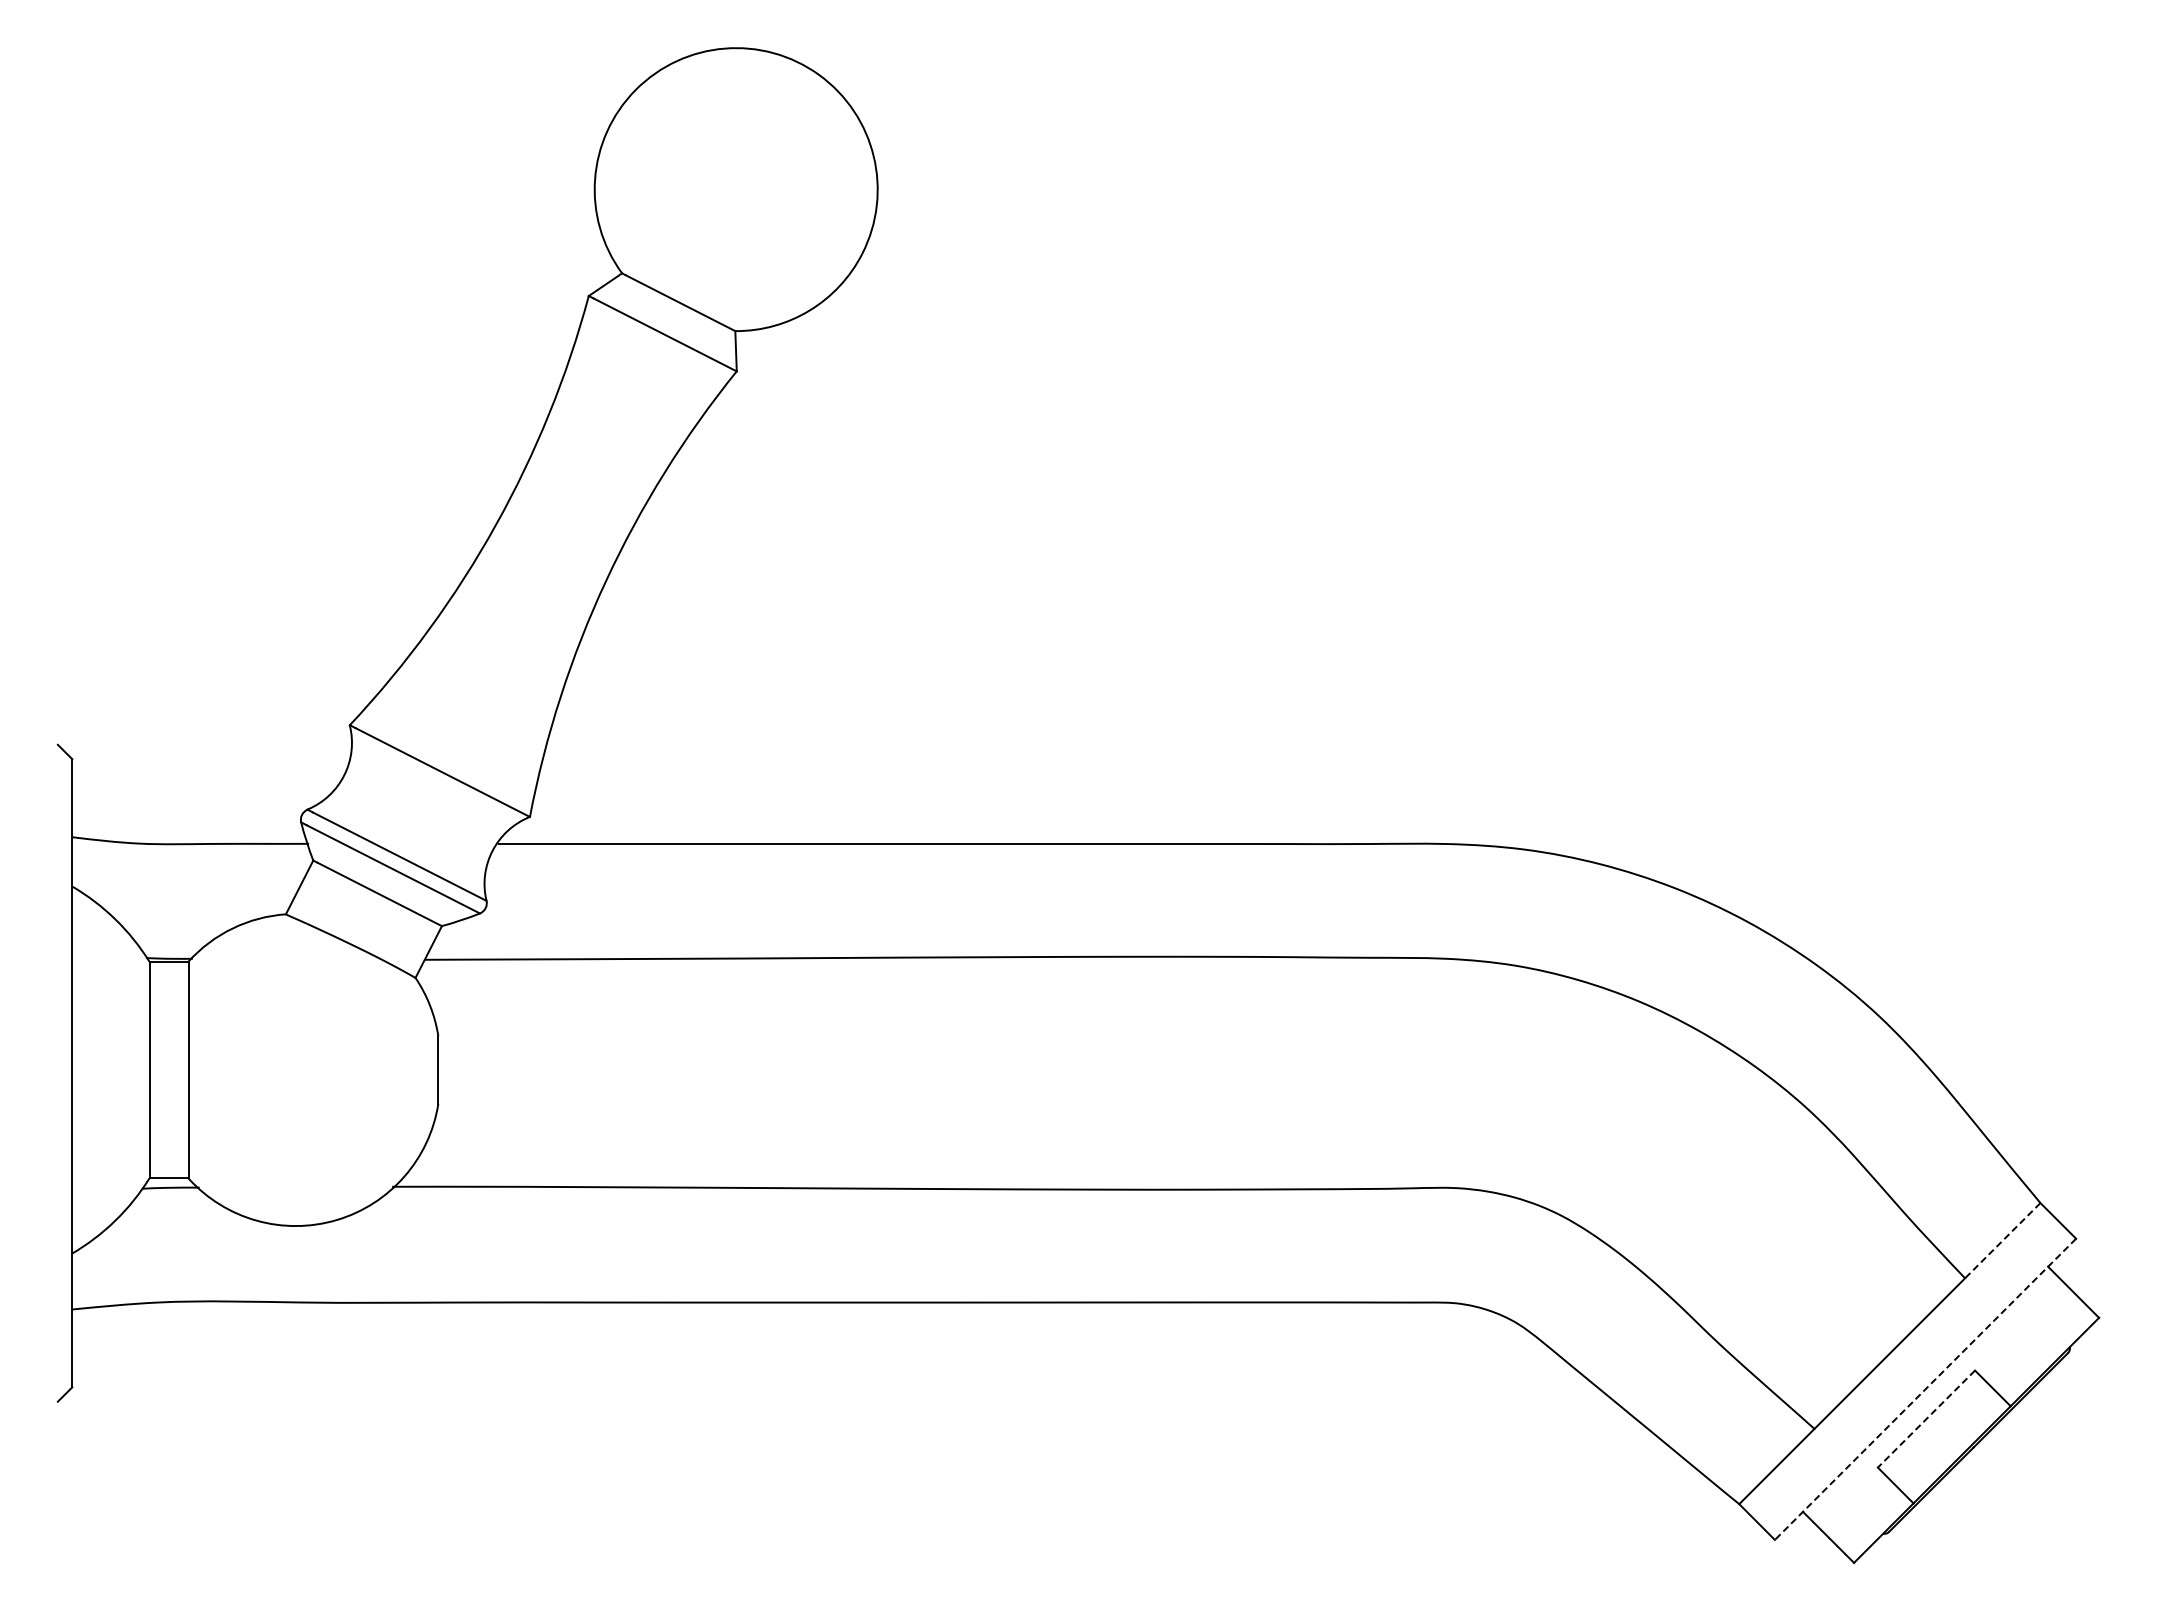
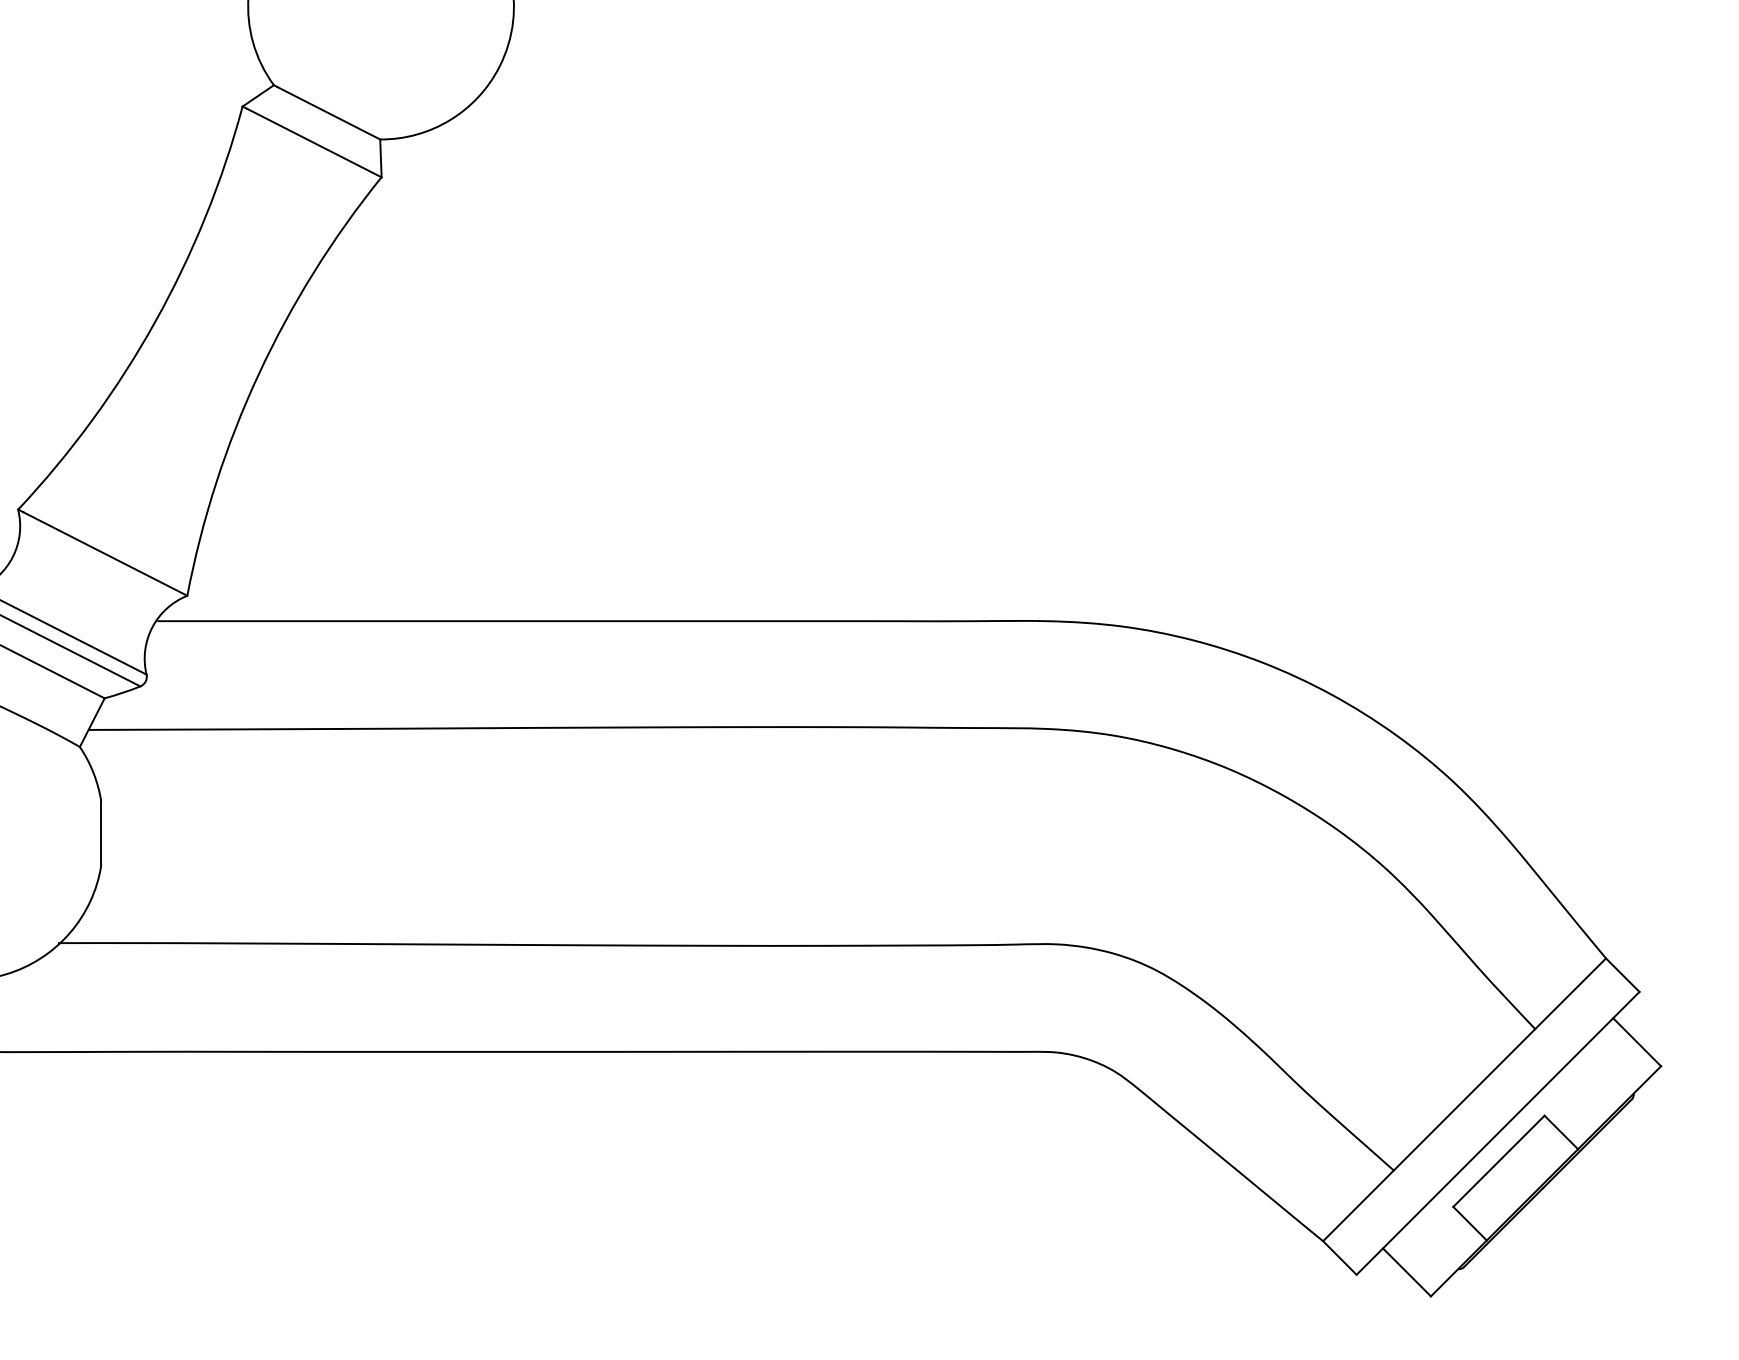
line: (2002, 1241) -> (1570, 994), dashed -> solid
line: (1925, 1389) -> (1498, 1133), dashed -> solid
line: (1926, 1419) -> (1498, 1161), dashed -> solid

